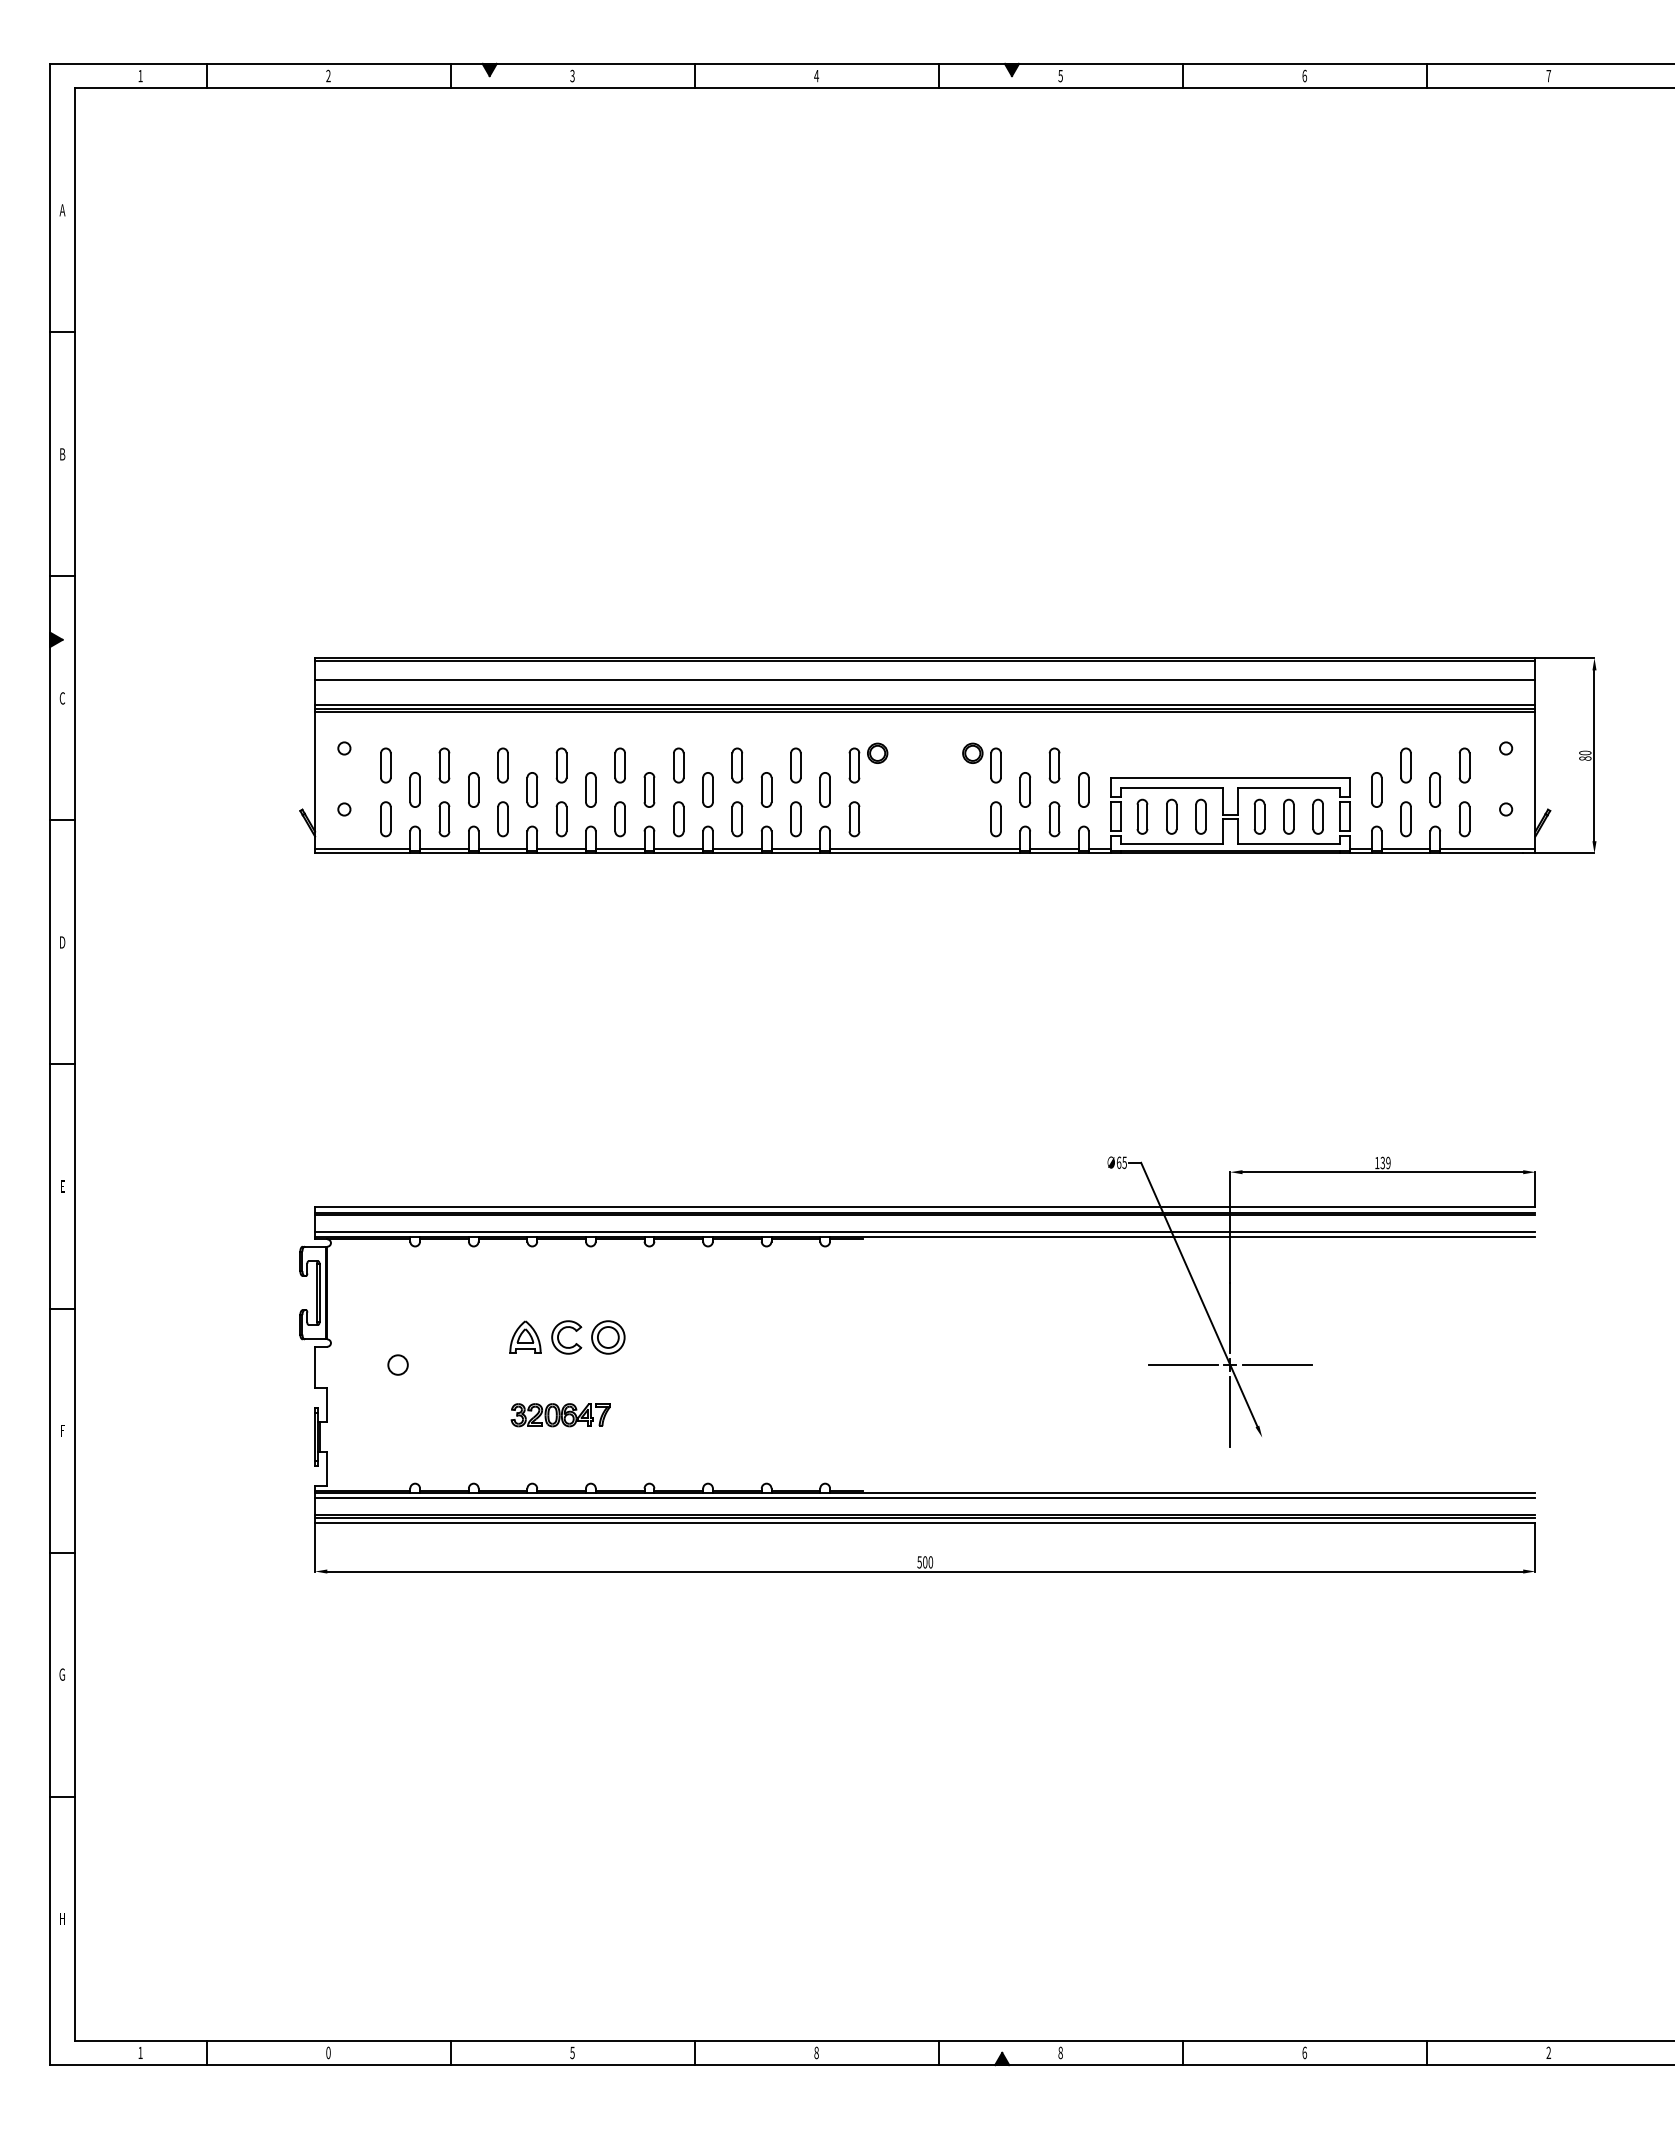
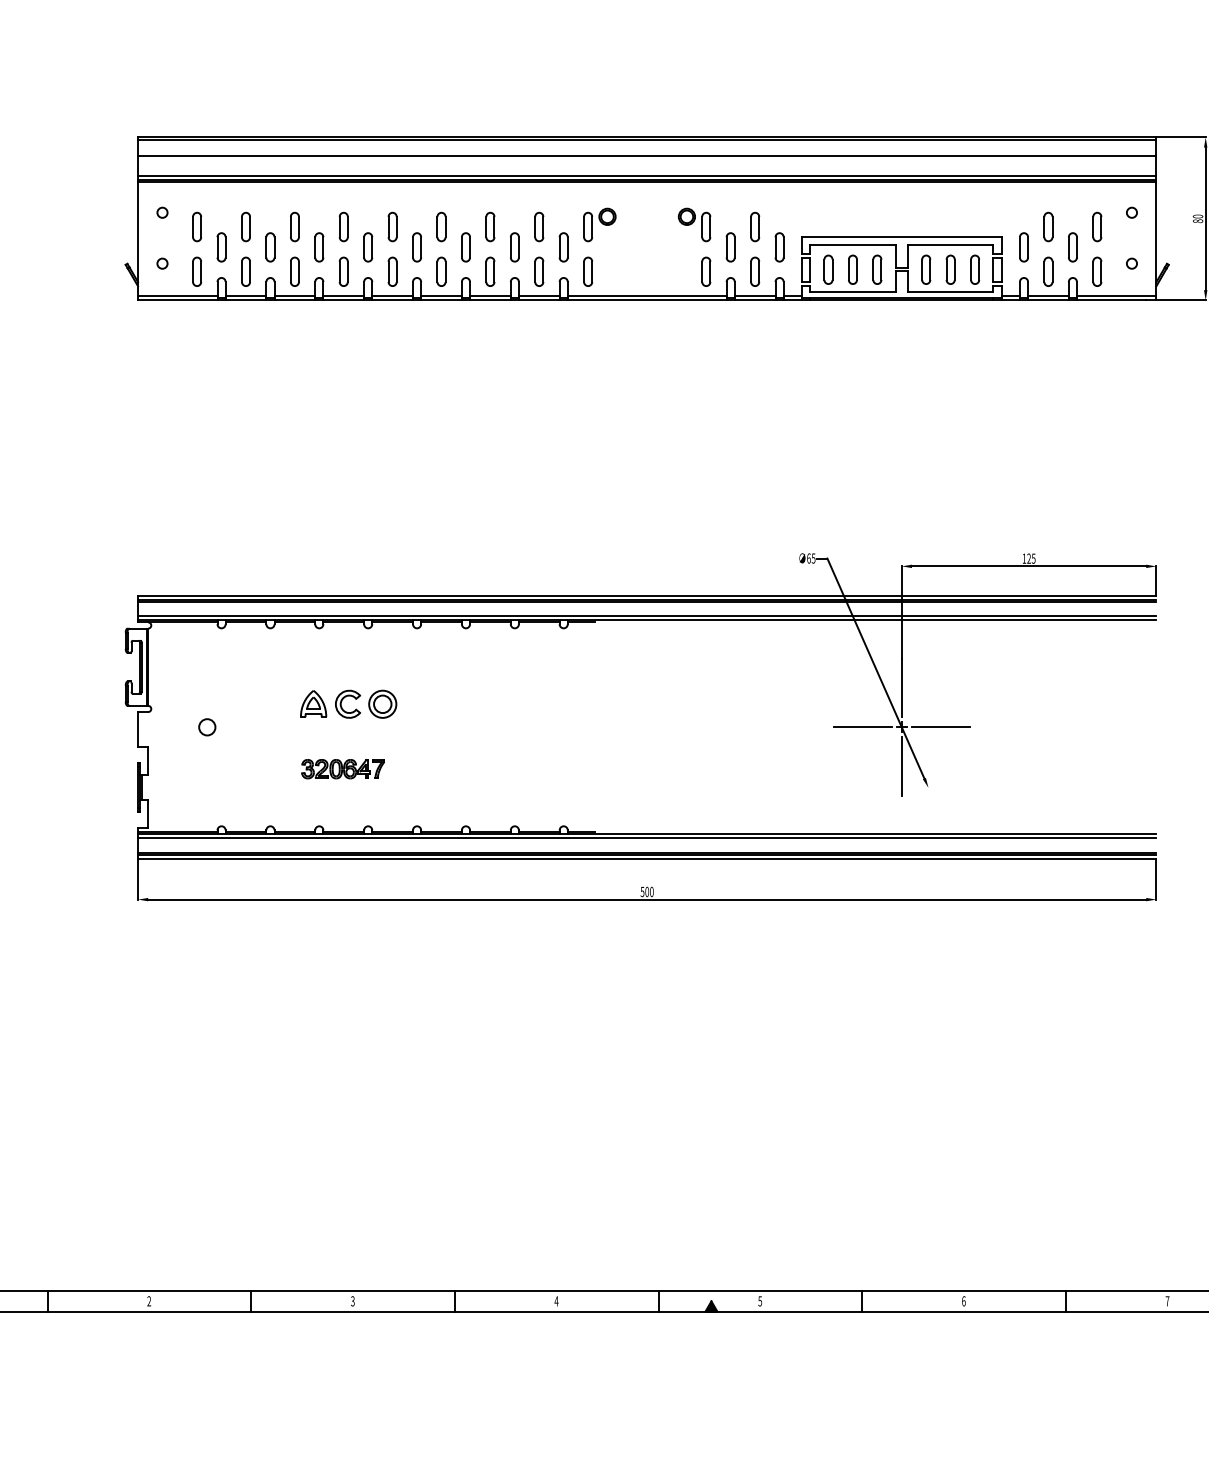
text: (1385, 1162) -> (1031, 558), 139 -> 125
text: (572, 2051) -> (352, 1300), 5 -> 3
text: (328, 2052) -> (149, 1300), 0 -> 2
text: (816, 2052) -> (556, 1300), 8 -> 4
text: (1060, 2052) -> (760, 1300), 8 -> 5
text: (1548, 2052) -> (1167, 1300), 2 -> 7

